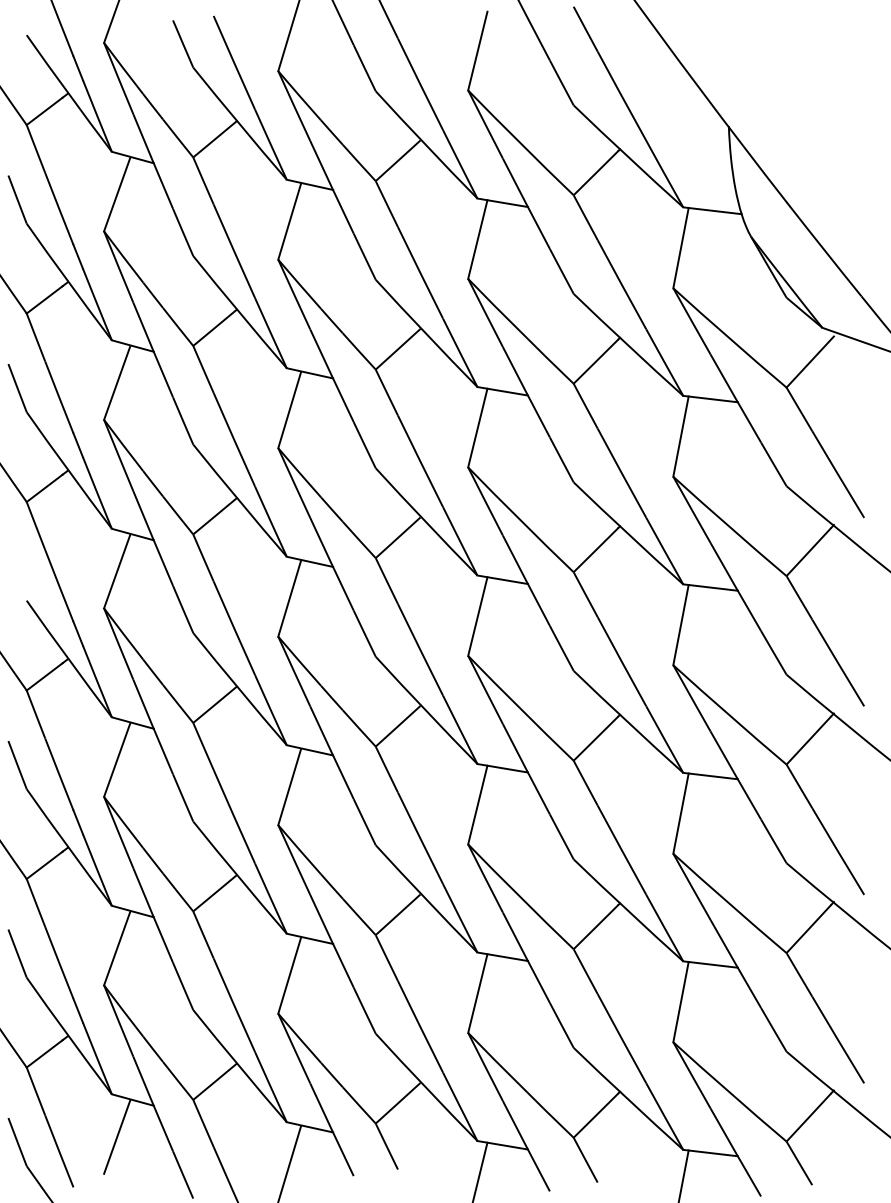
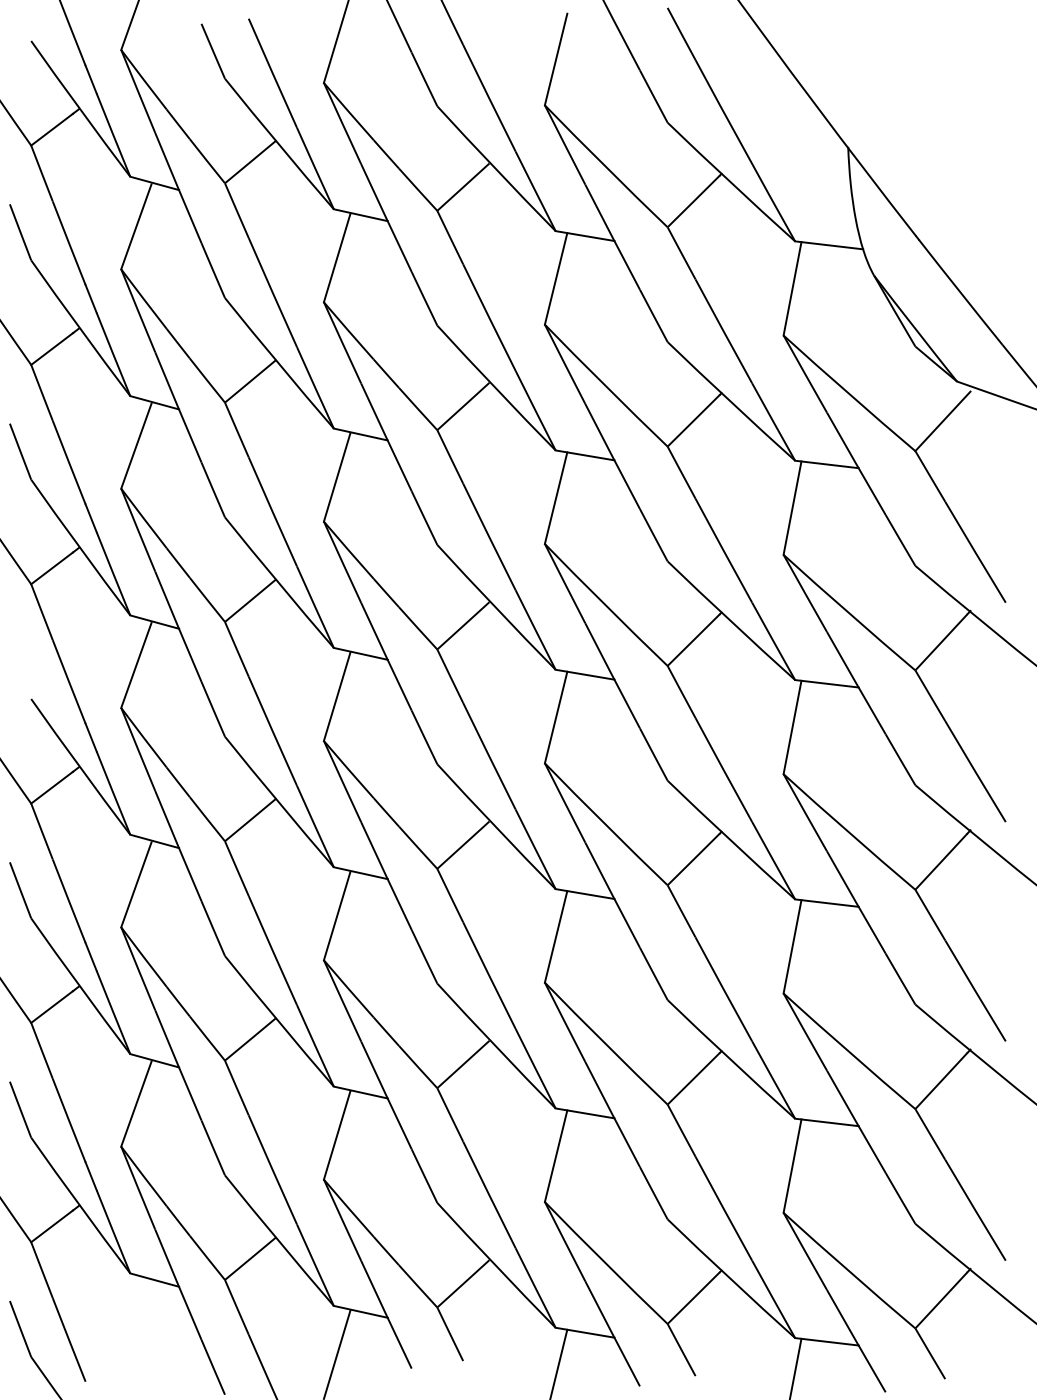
line: (117, 1137) -> (136, 1323), removed

